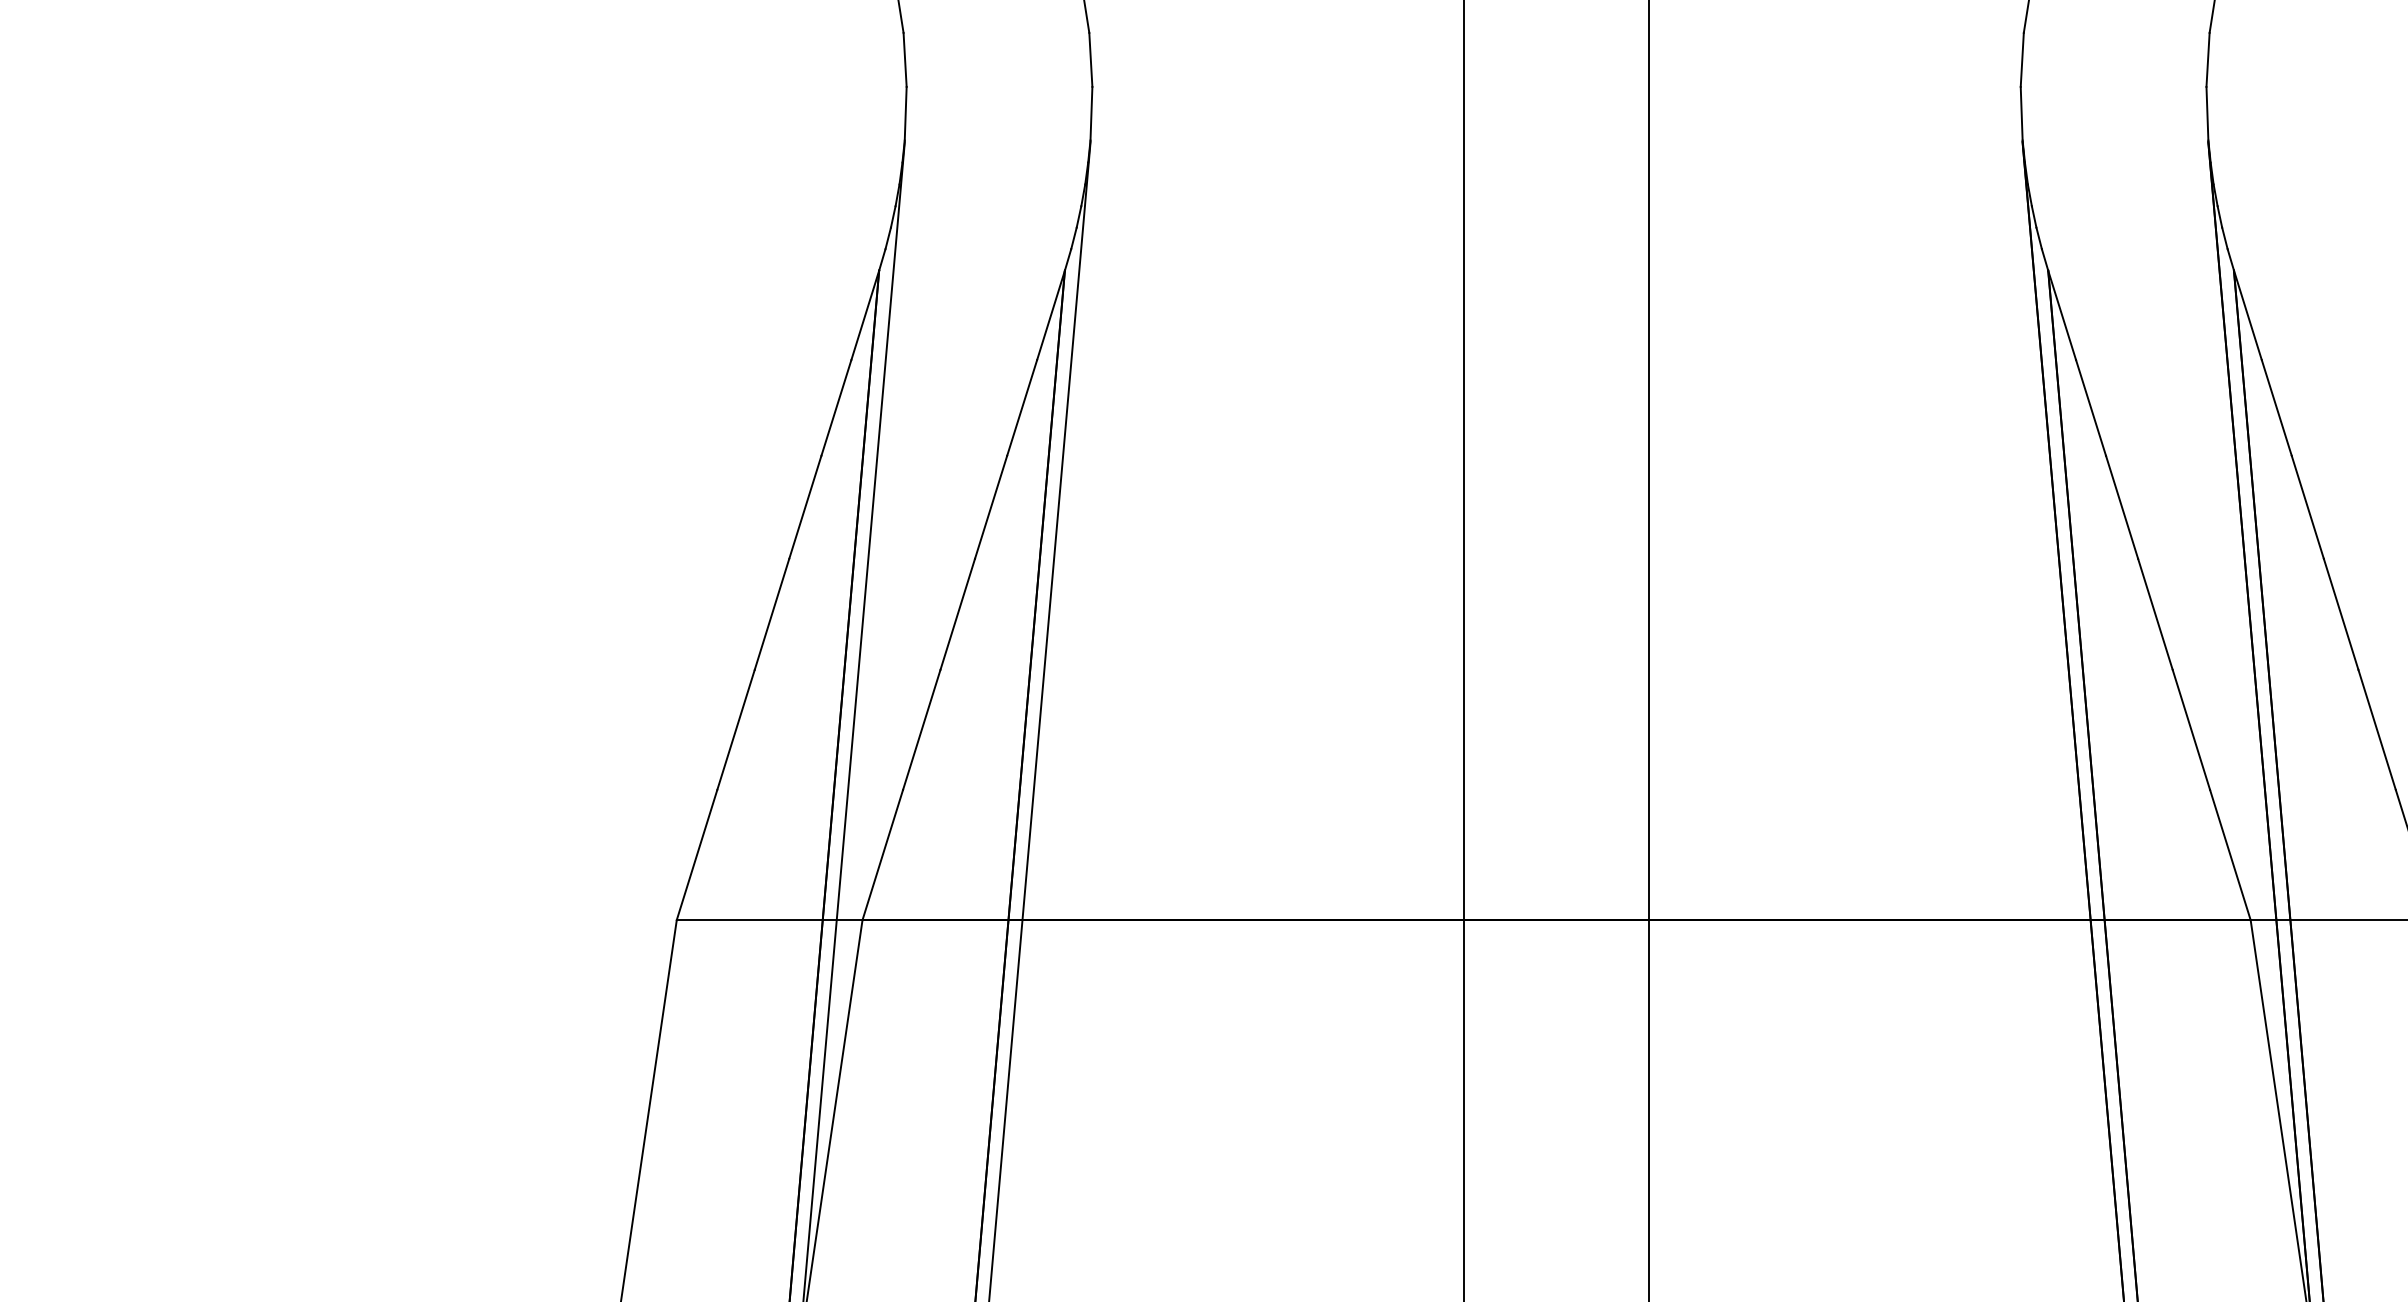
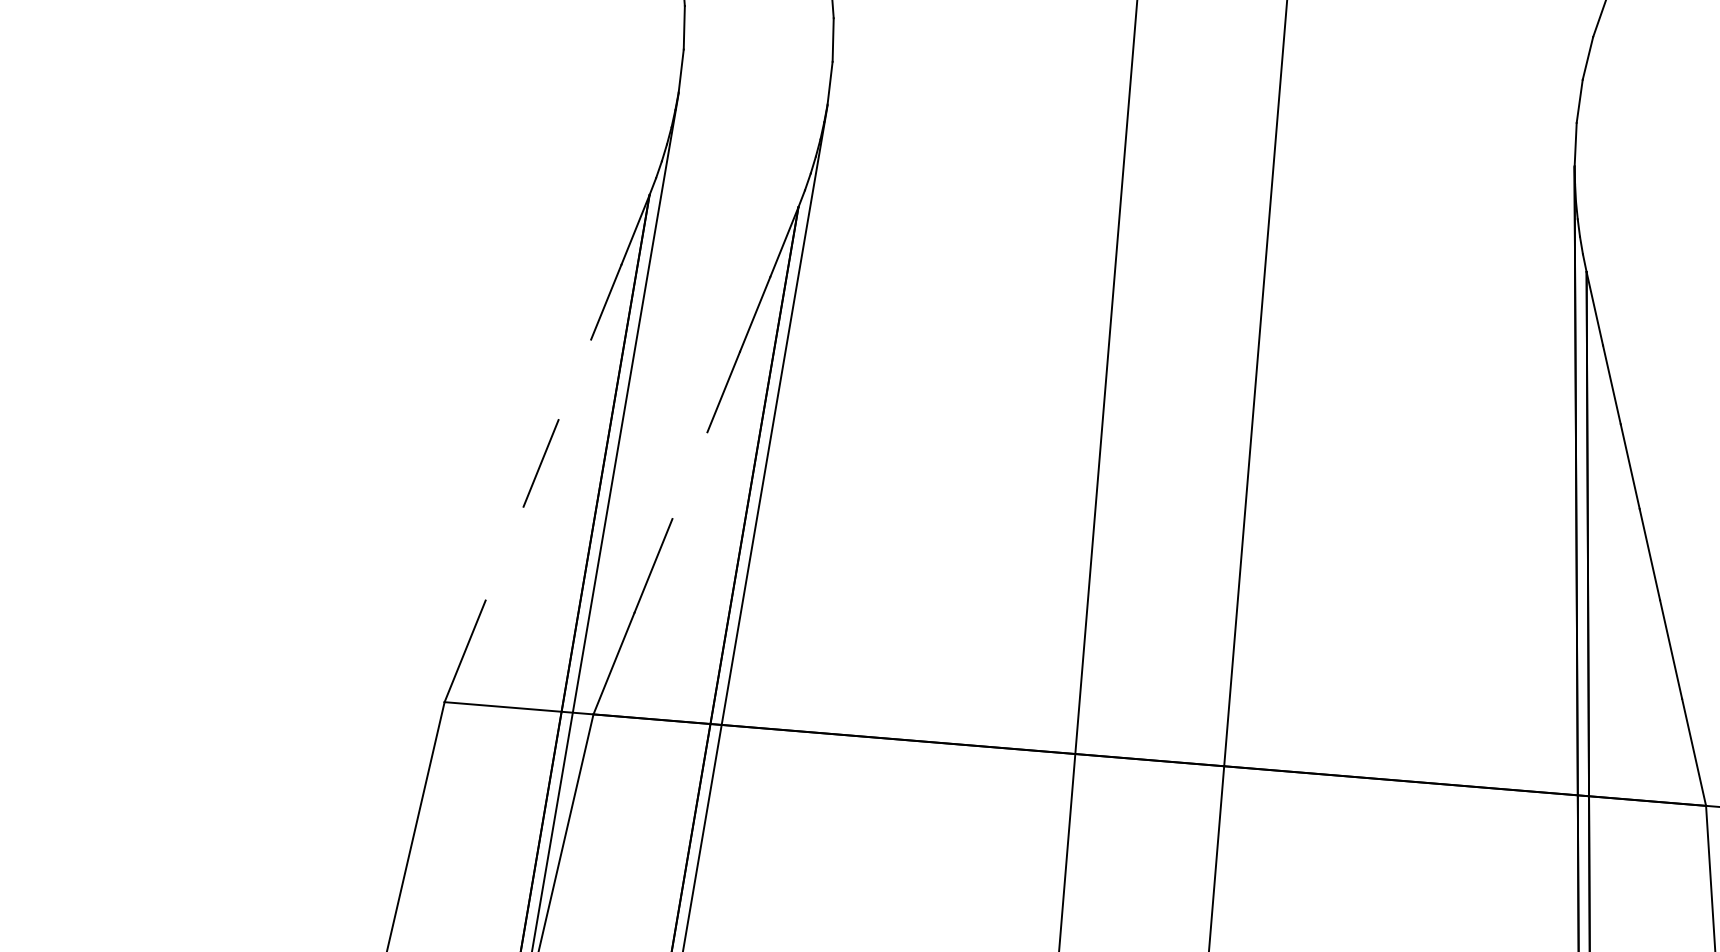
line: (805, 506) -> (575, 379), removed
line: (957, 613) -> (689, 474), removed
line: (735, 729) -> (504, 553), removed

